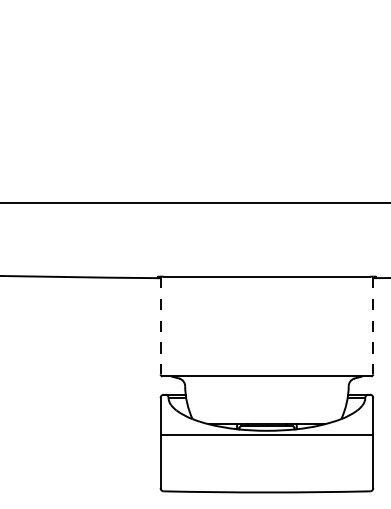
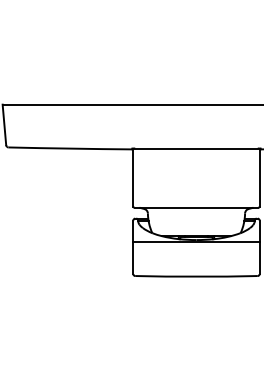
line: (160, 327) -> (133, 178), dashed -> solid
line: (373, 327) -> (259, 178), dashed -> solid

